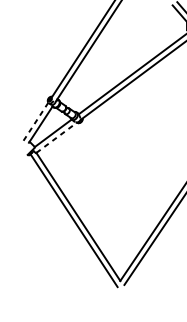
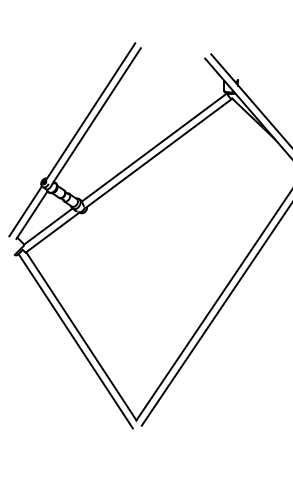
line: (35, 121) -> (25, 211), dashed -> solid
line: (57, 137) -> (53, 232), dashed -> solid

